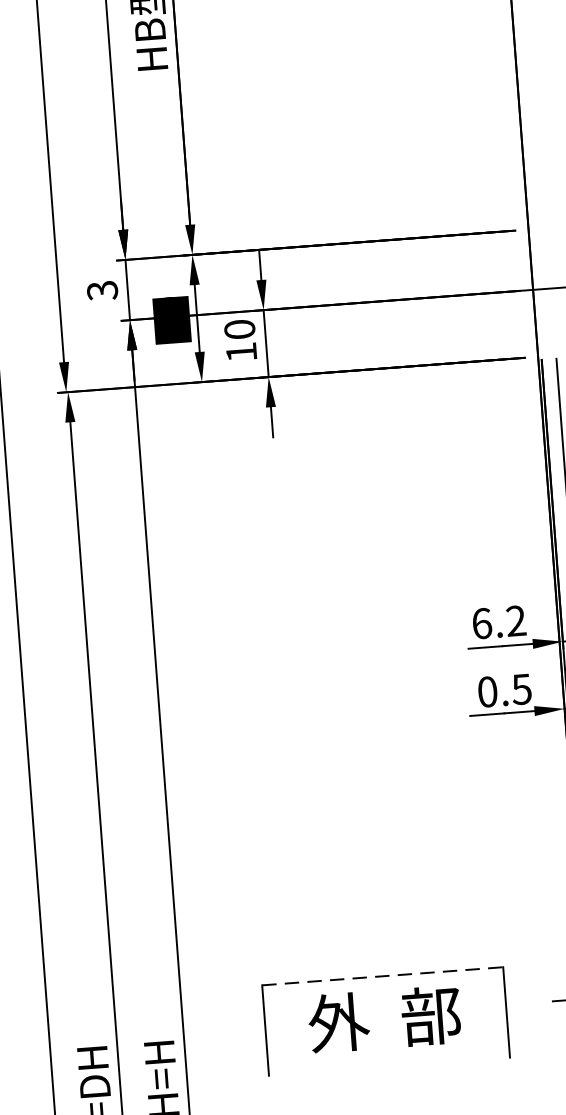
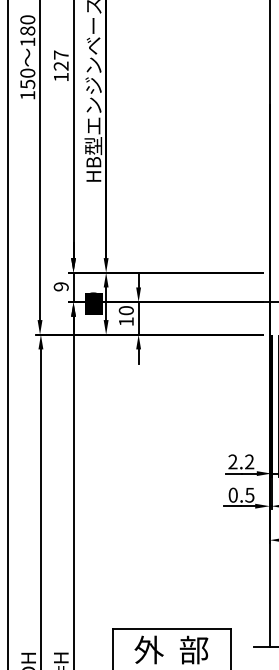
text: (102, 289) -> (61, 286), 3 -> 9
text: (480, 622) -> (232, 461), 6.2 -> 2.2
line: (383, 976) -> (172, 629), dashed -> solid

